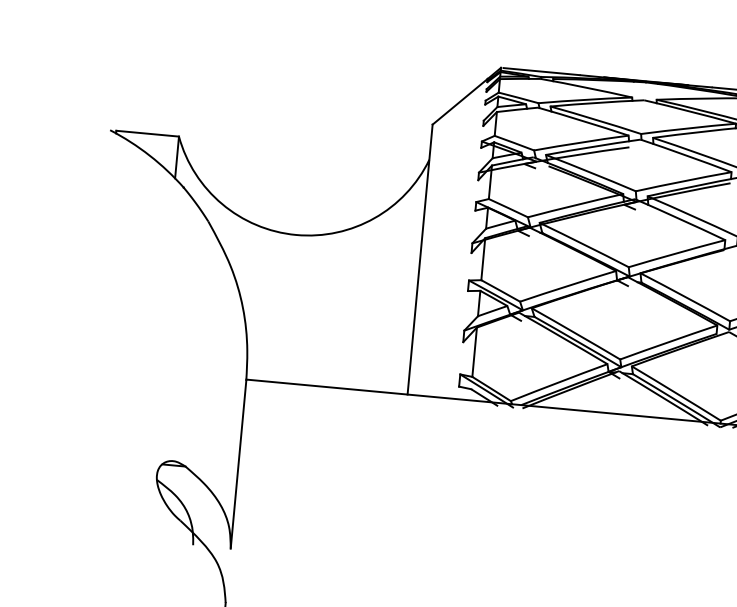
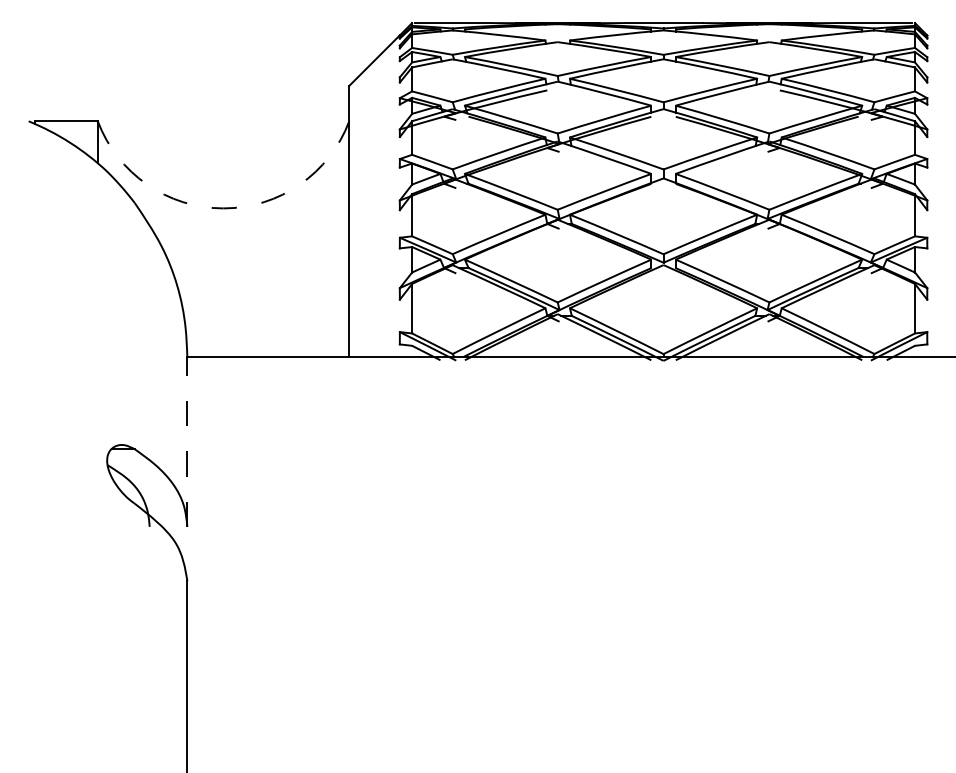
arc: (296, 235) -> (223, 208), solid -> dashed
line: (238, 464) -> (187, 442), solid -> dashed

